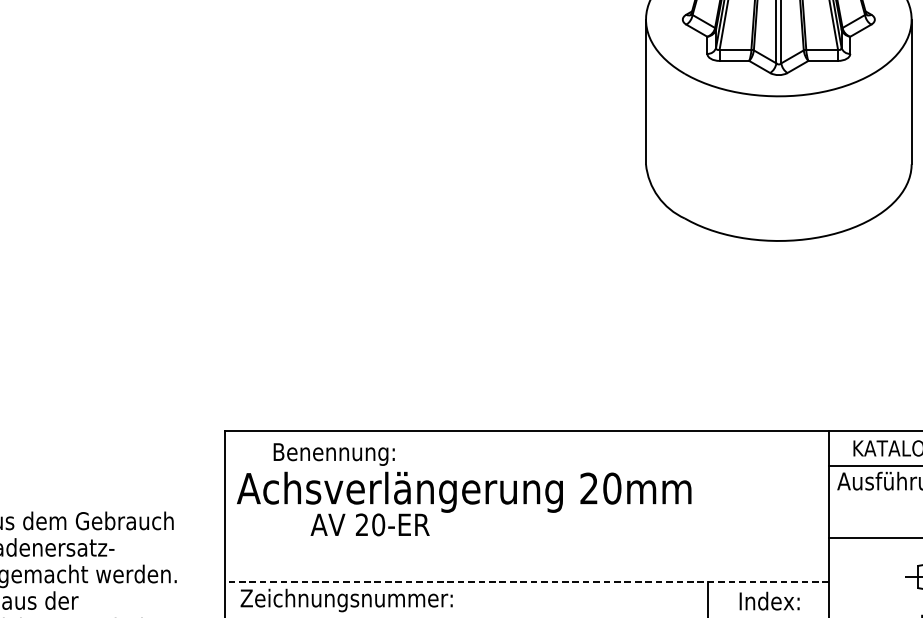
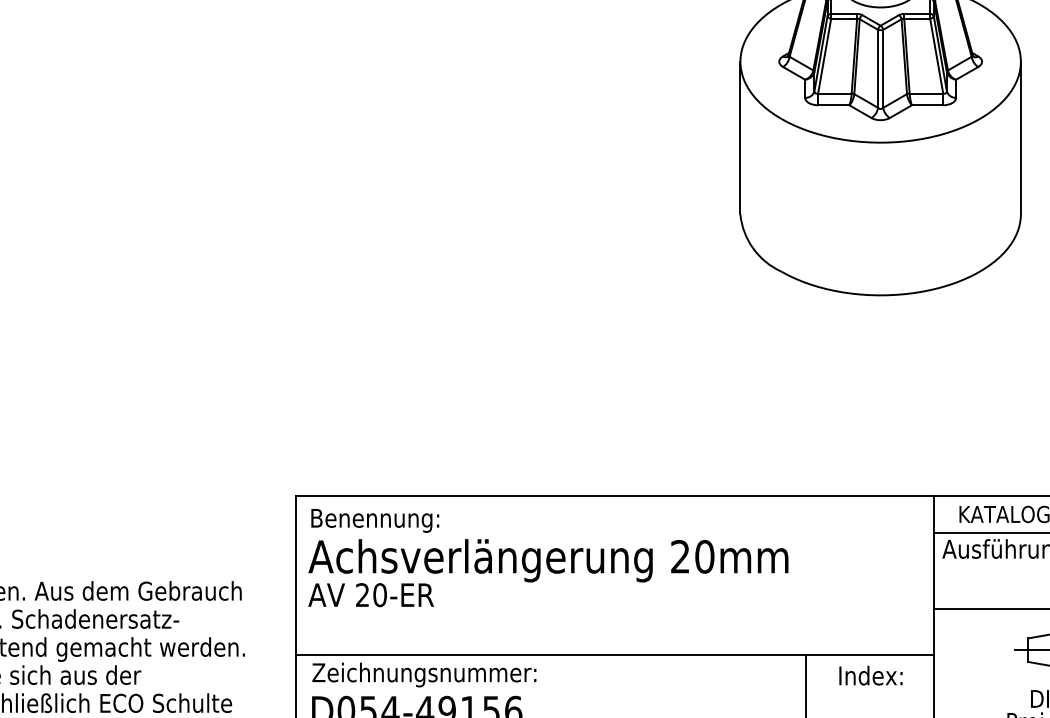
text: (334, 454) -> (375, 520), moved
text: (369, 525) -> (370, 595), moved
line: (526, 582) -> (614, 655), dashed -> solid

